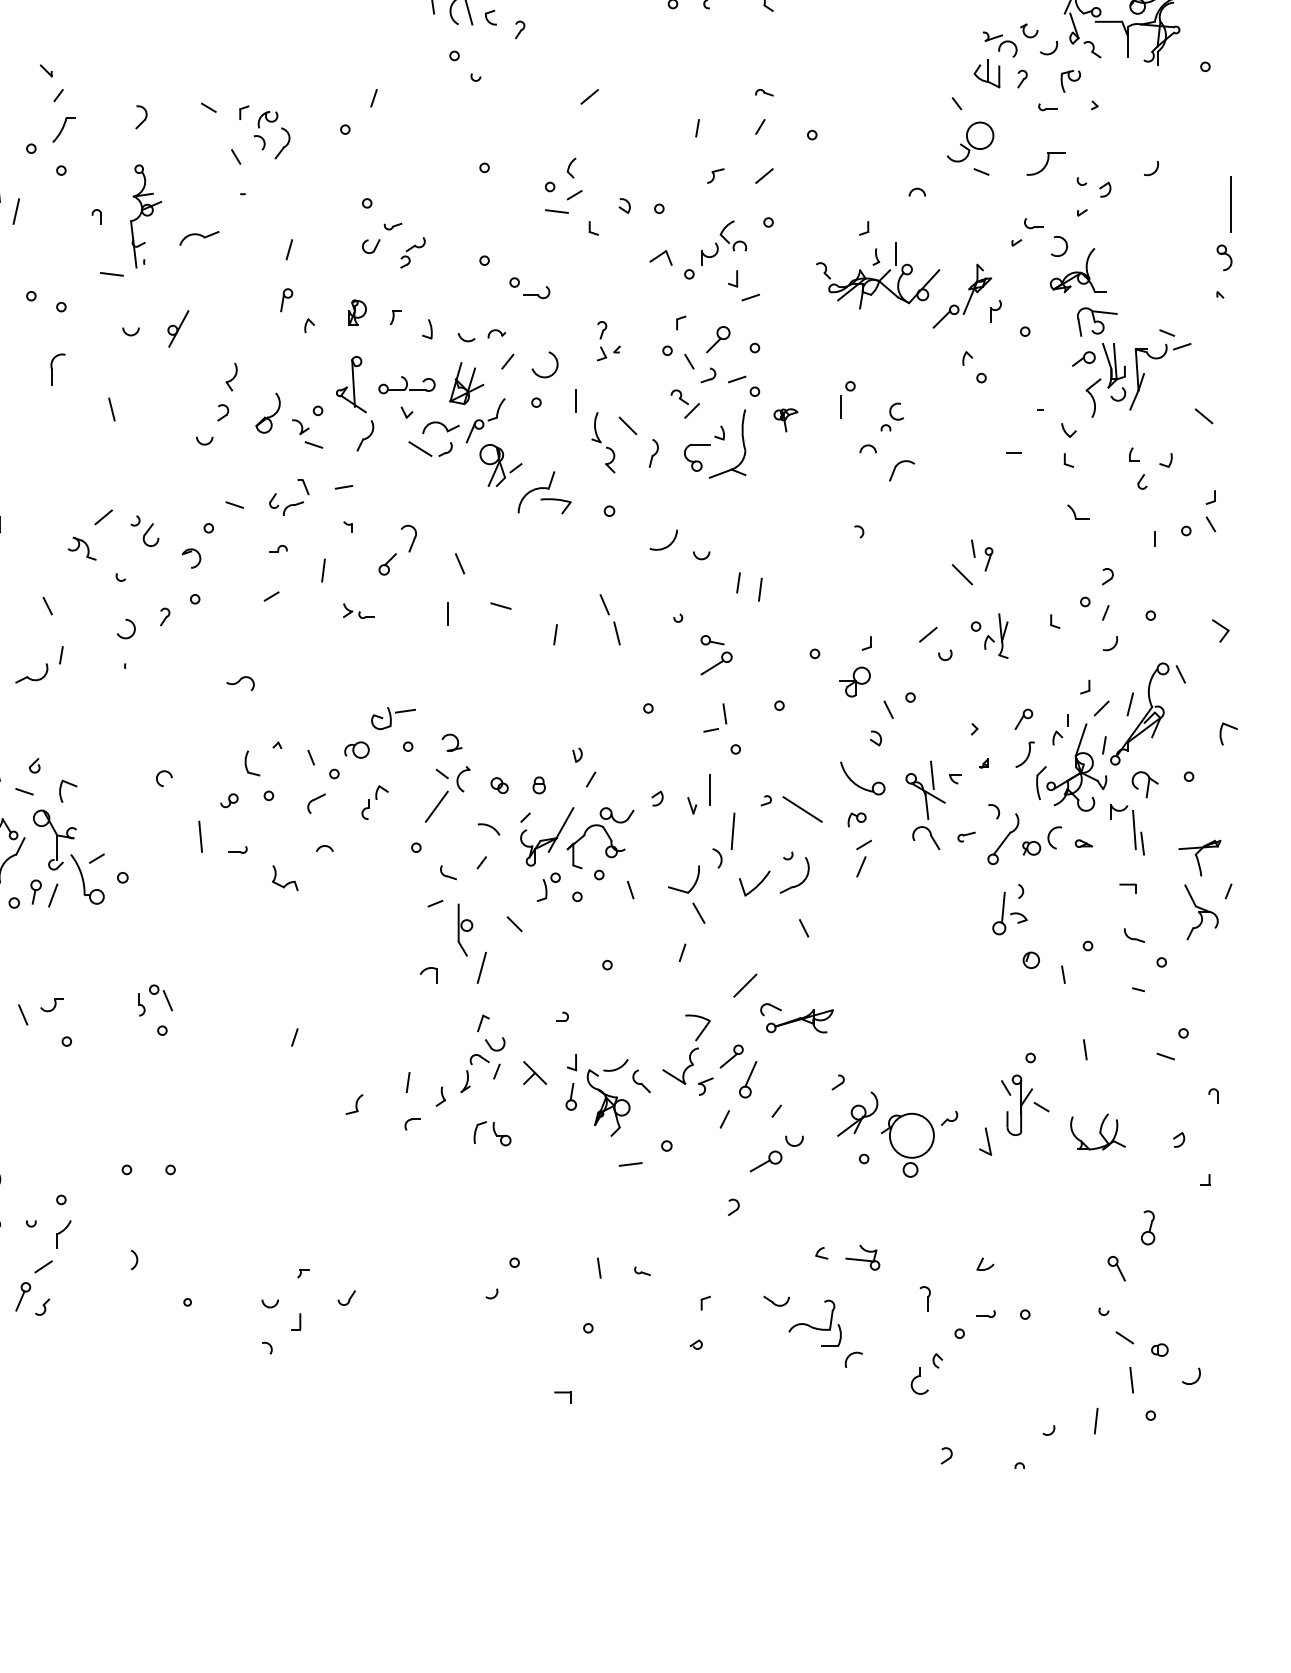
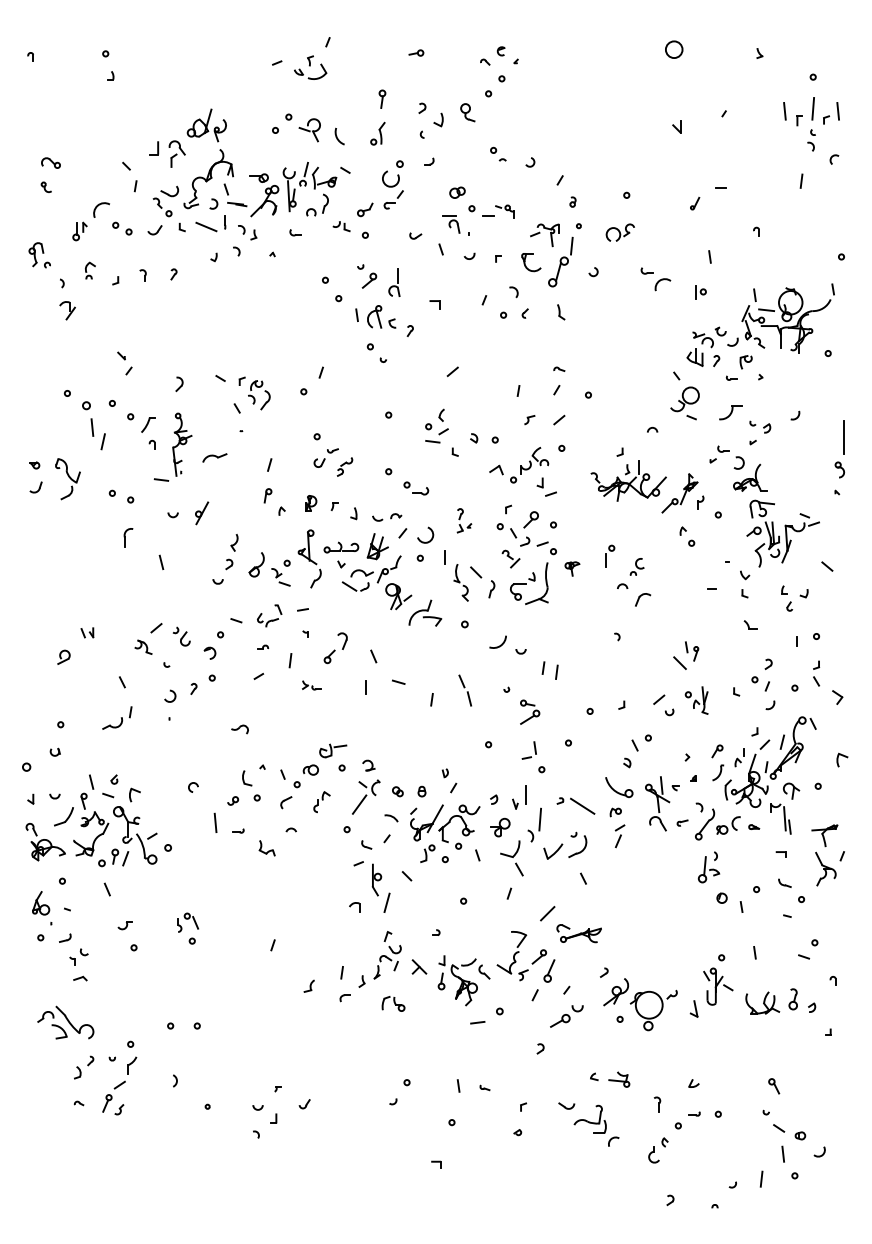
part: (64, 129) -> (148, 424), moved
part: (1210, 511) -> (816, 673), moved
part: (854, 681) -> (500, 827), moved
line: (21, 1014) -> (106, 889), moved
part: (1146, 1228) -> (792, 999), moved

